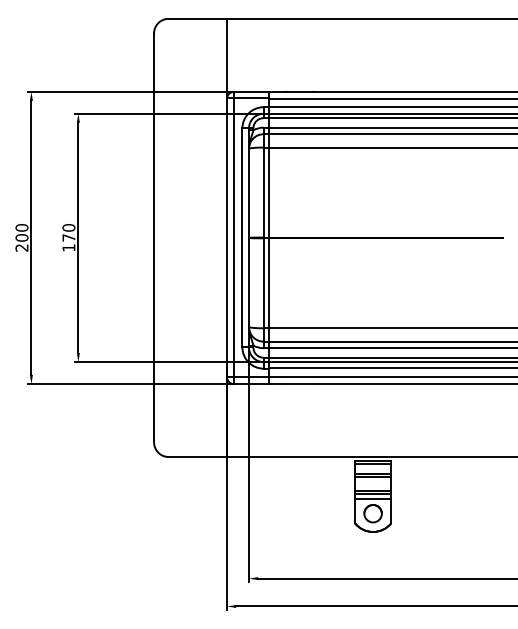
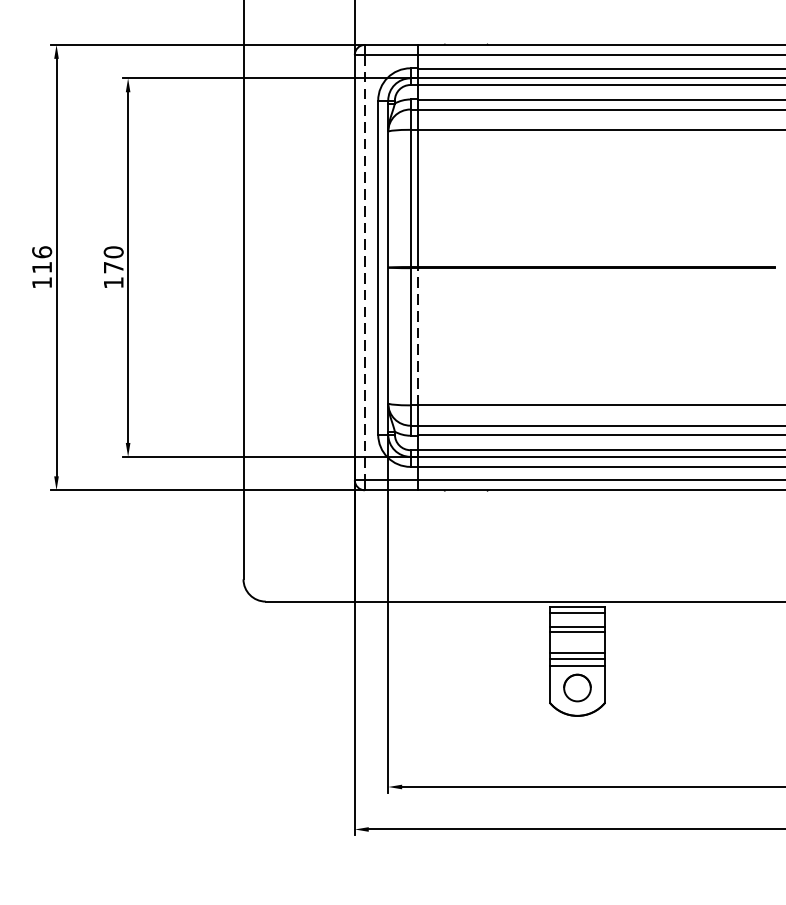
text: (21, 237) -> (41, 266), 200 -> 116
line: (233, 238) -> (364, 268), solid -> dashed
line: (268, 283) -> (417, 337), solid -> dashed

